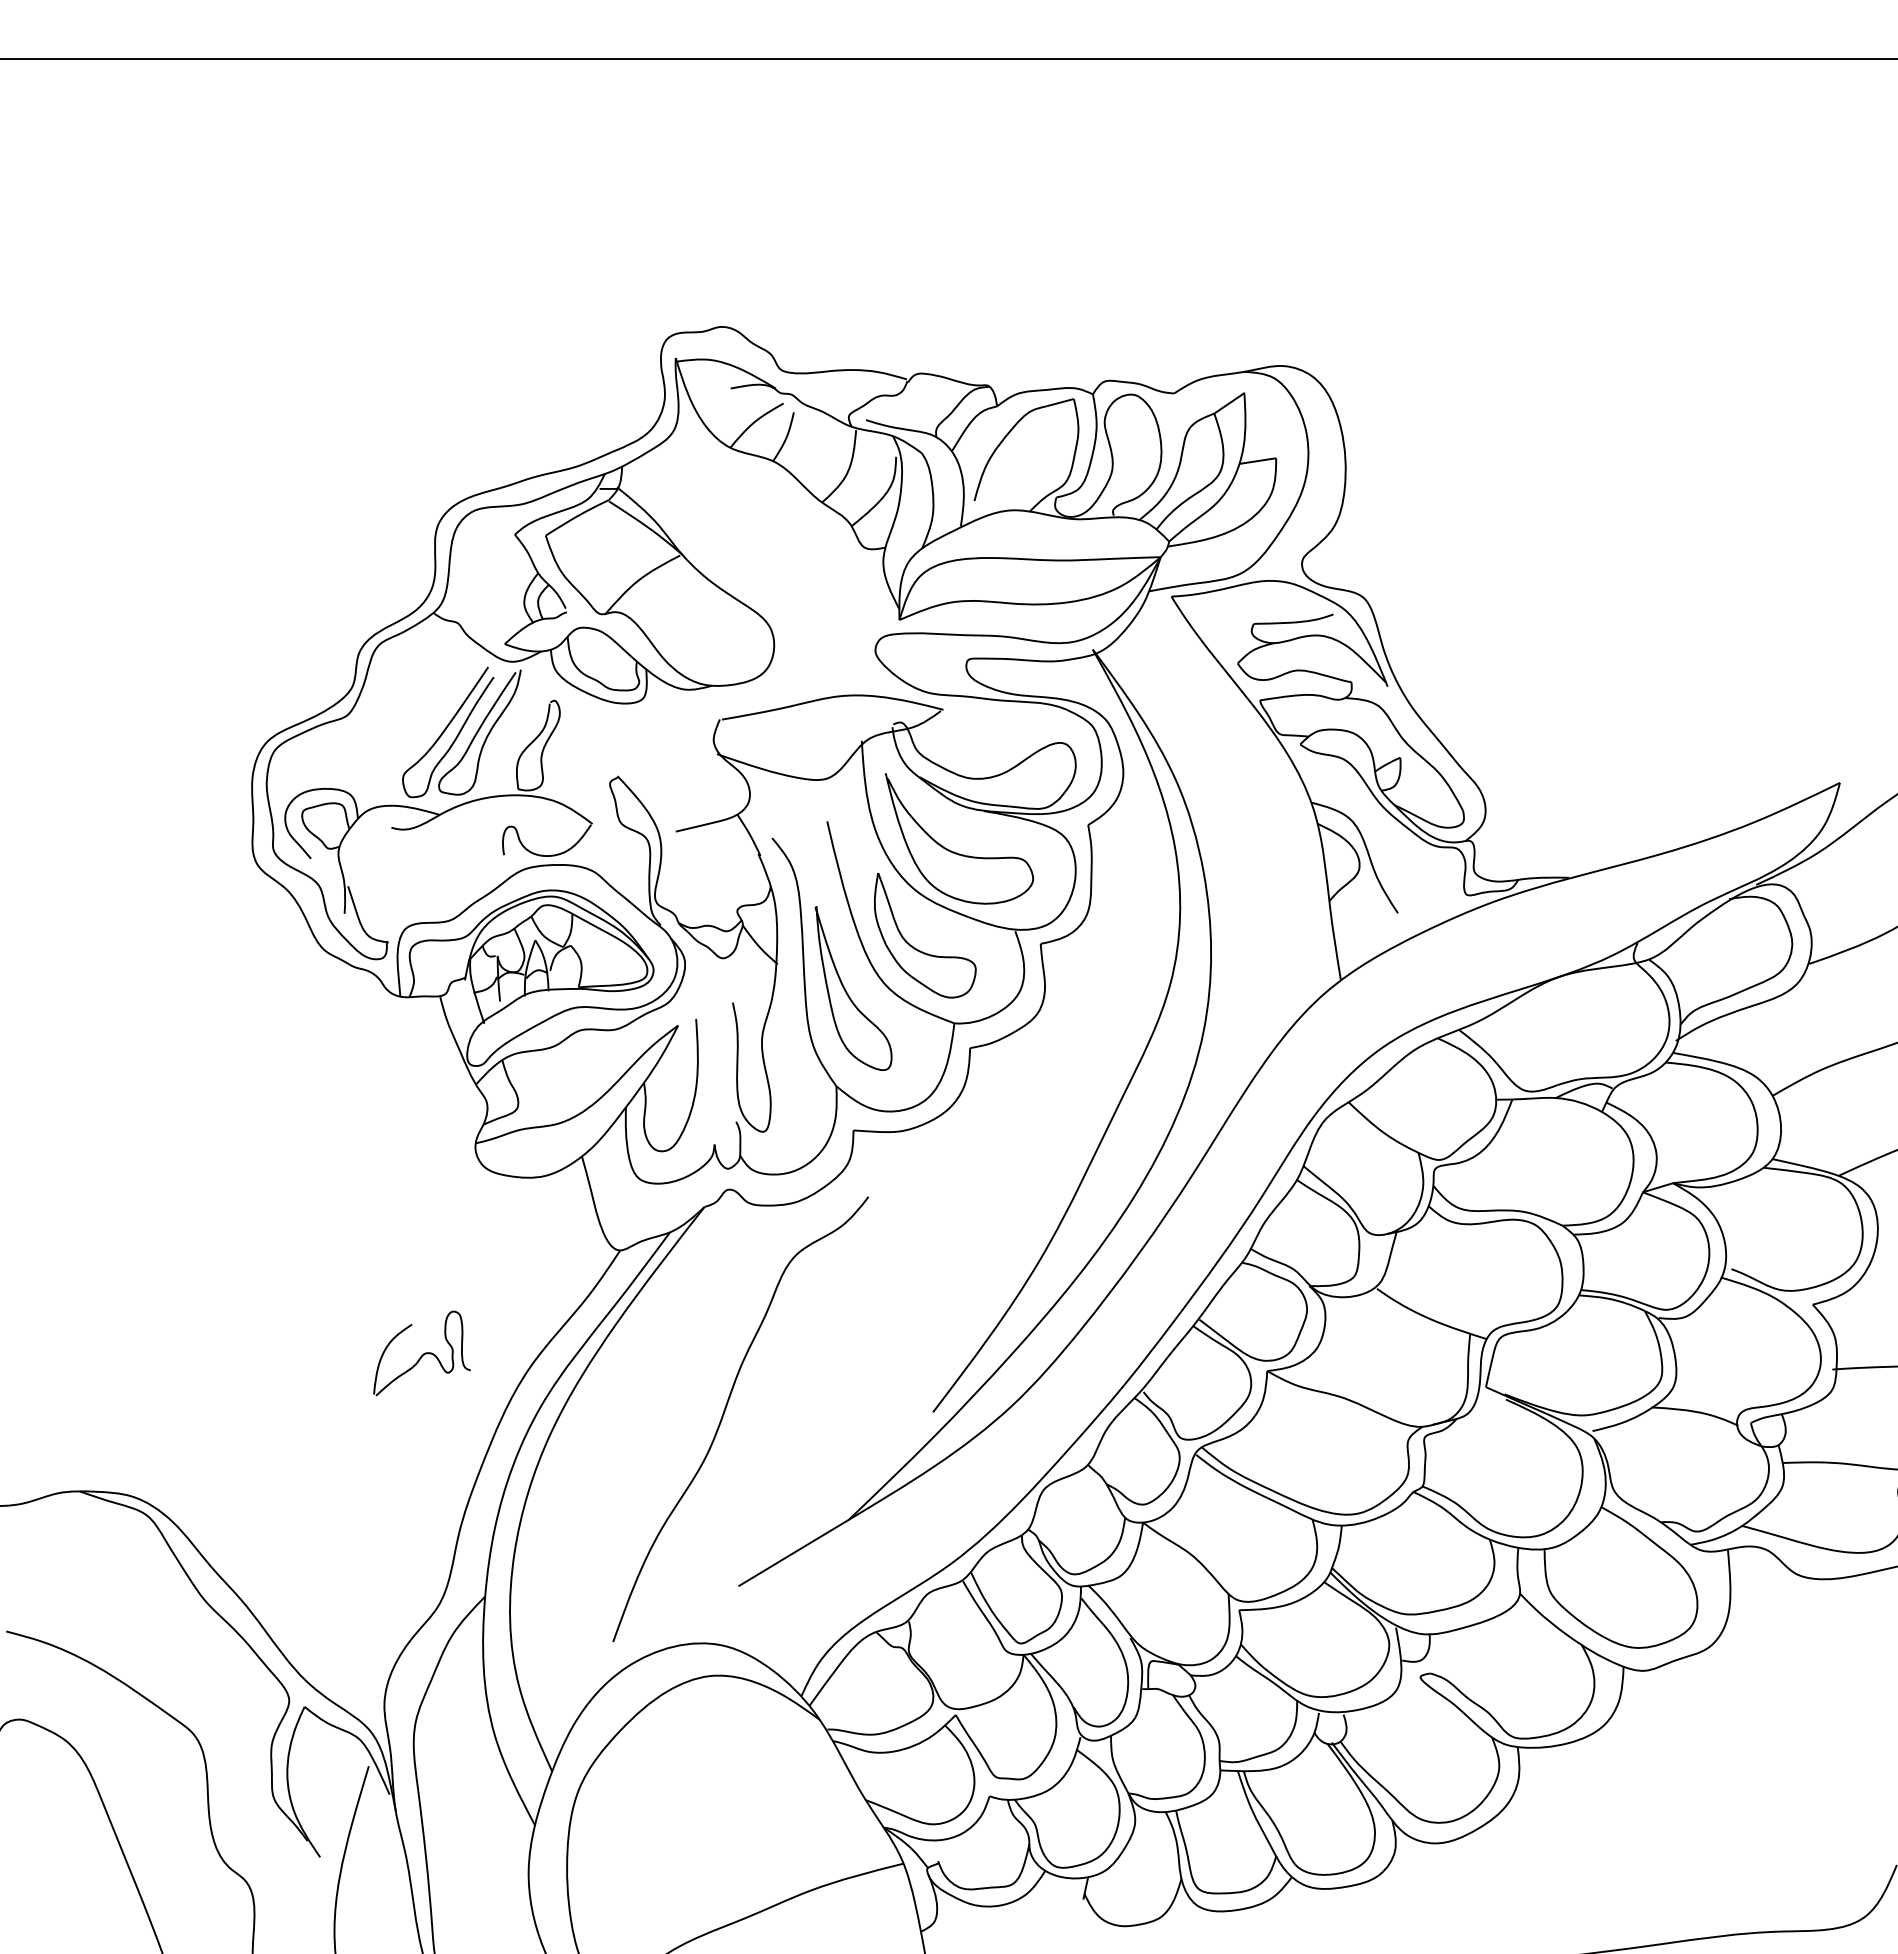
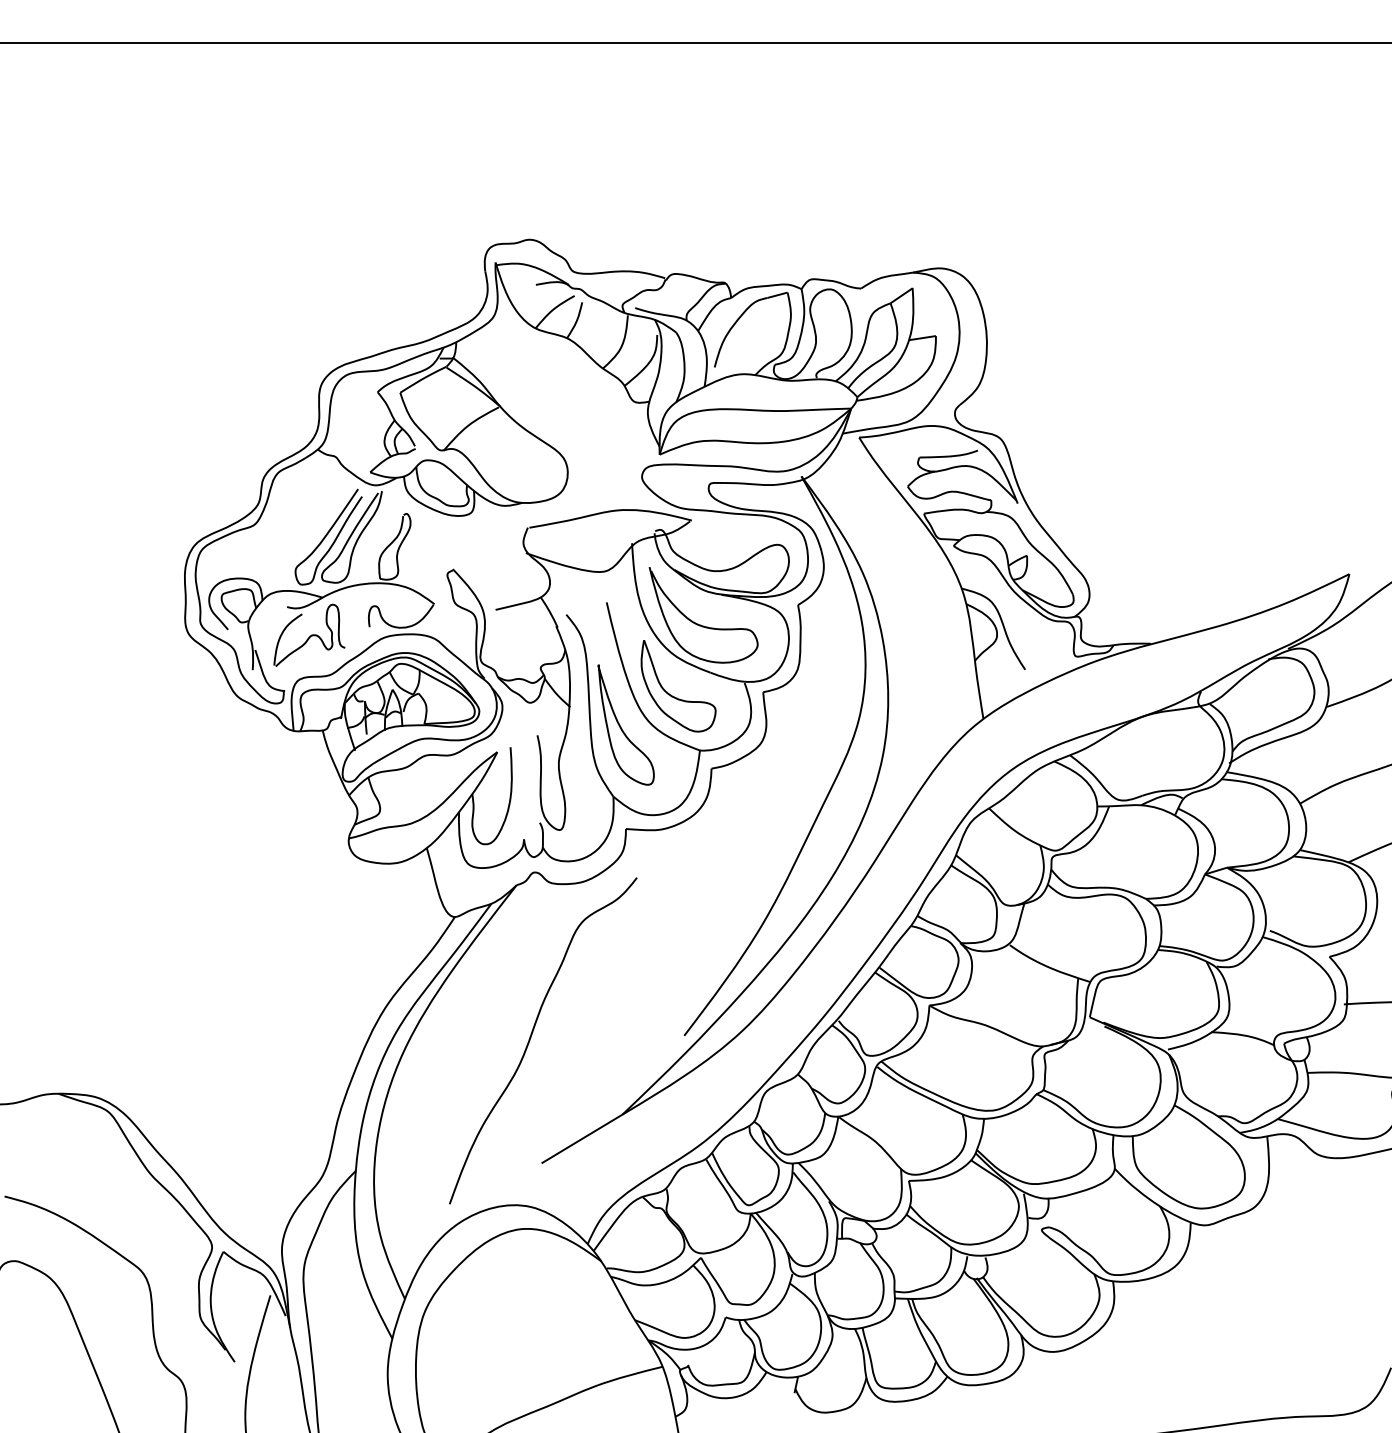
part: (421, 1353) -> (309, 635), moved

